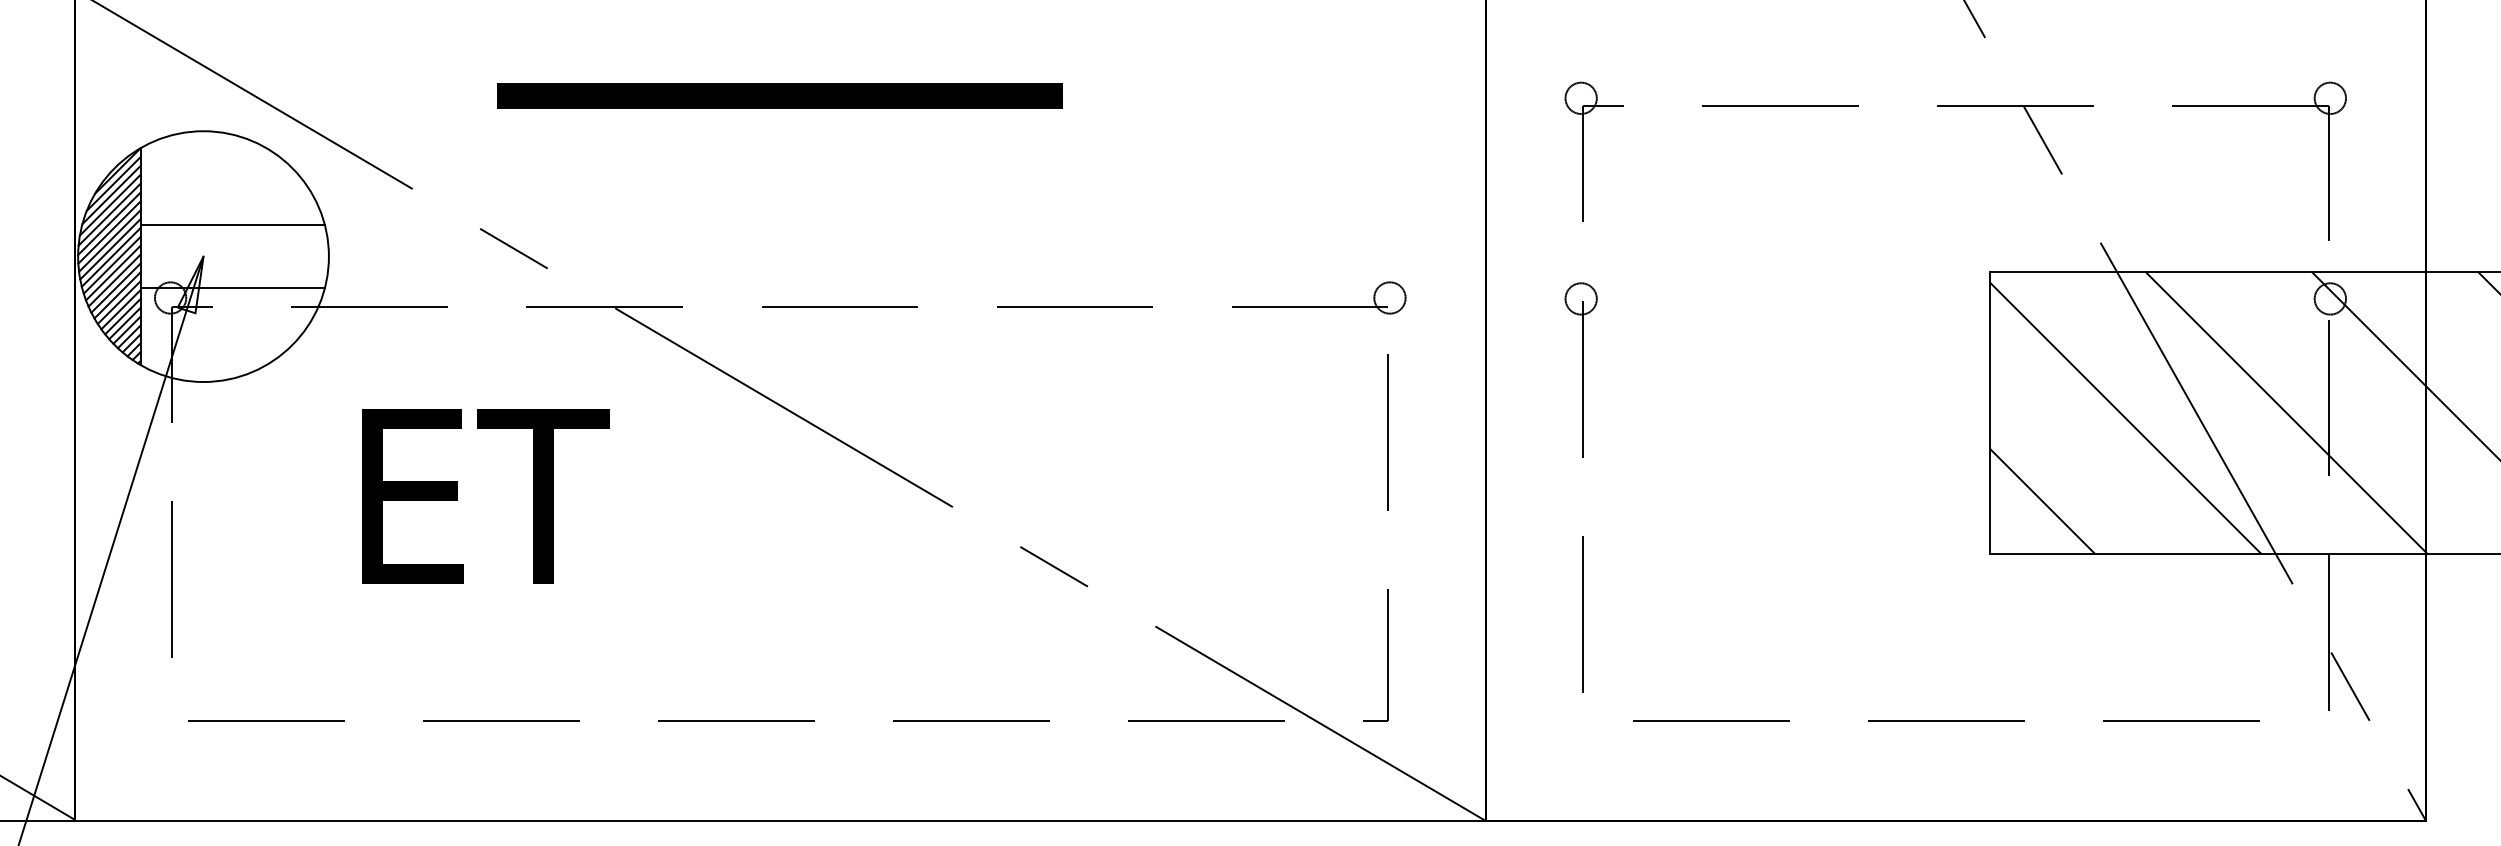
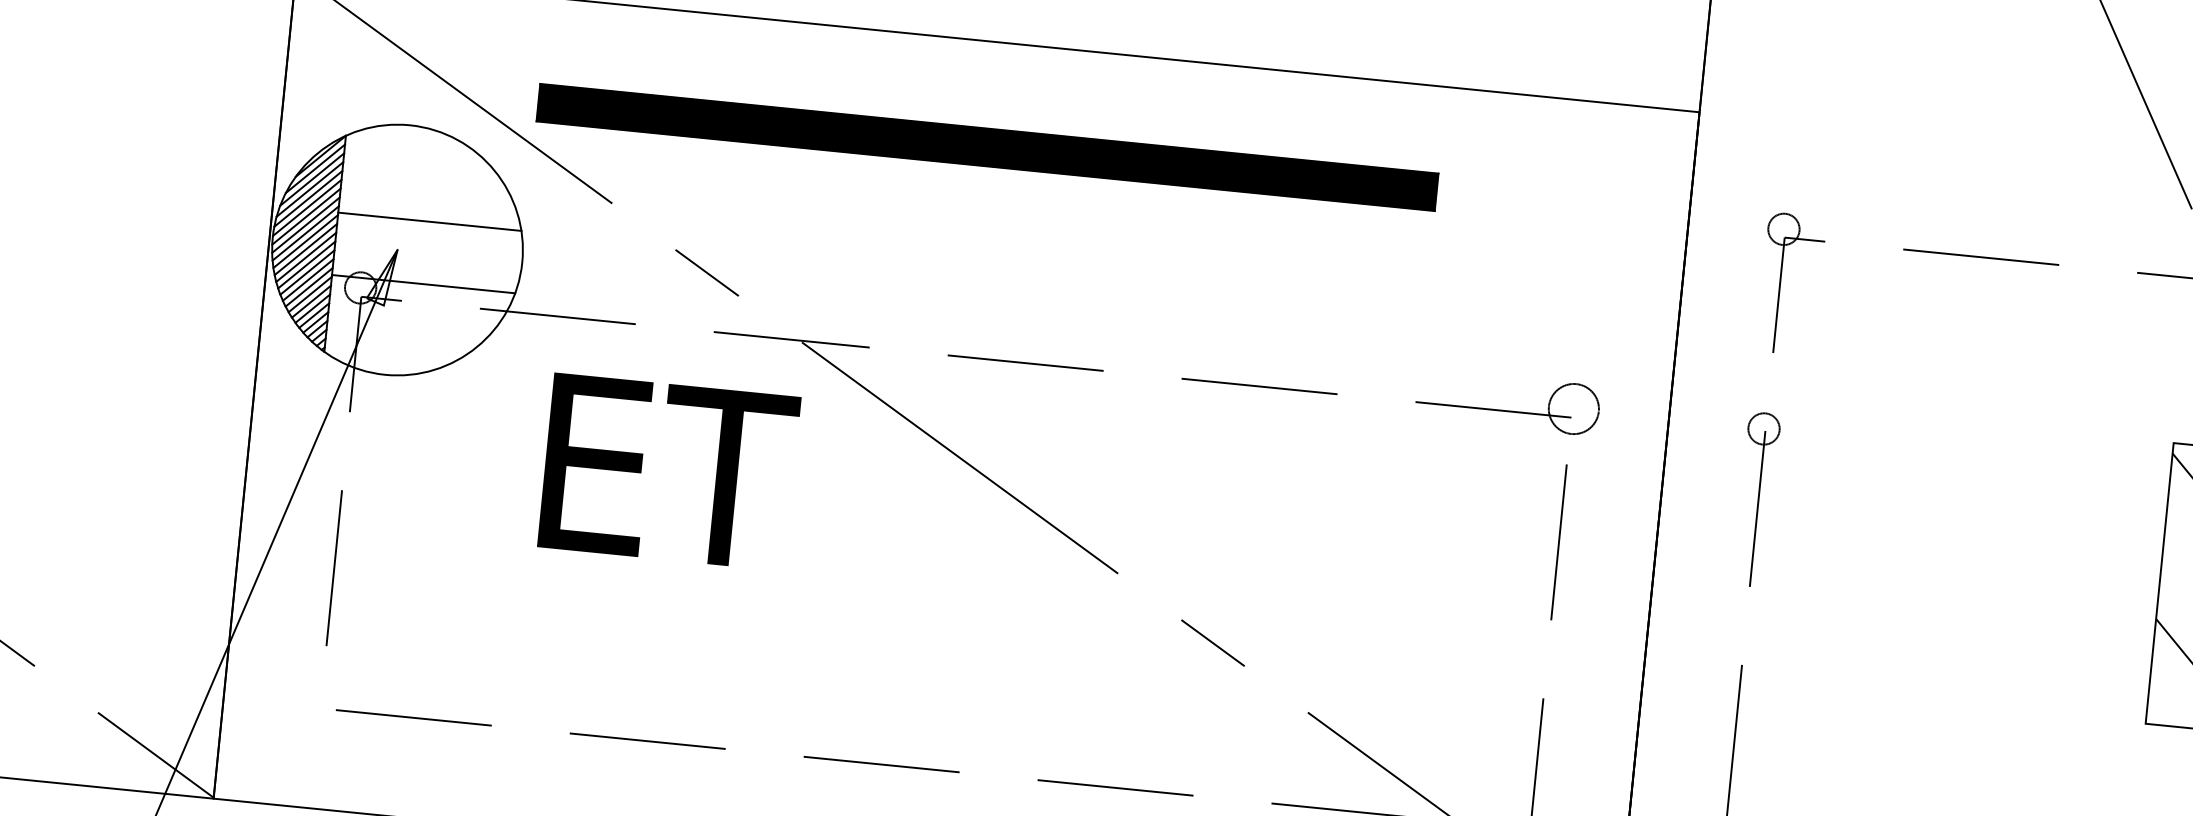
part: (779, 95) -> (986, 146), size x1.6
circle: (1389, 297) -> (1573, 408), size x1.6
text: (485, 496) -> (668, 471), moved

